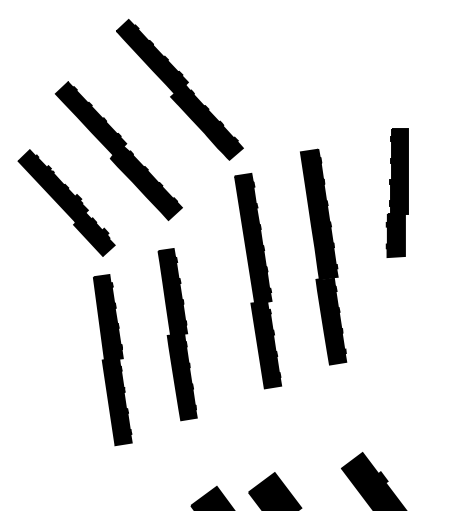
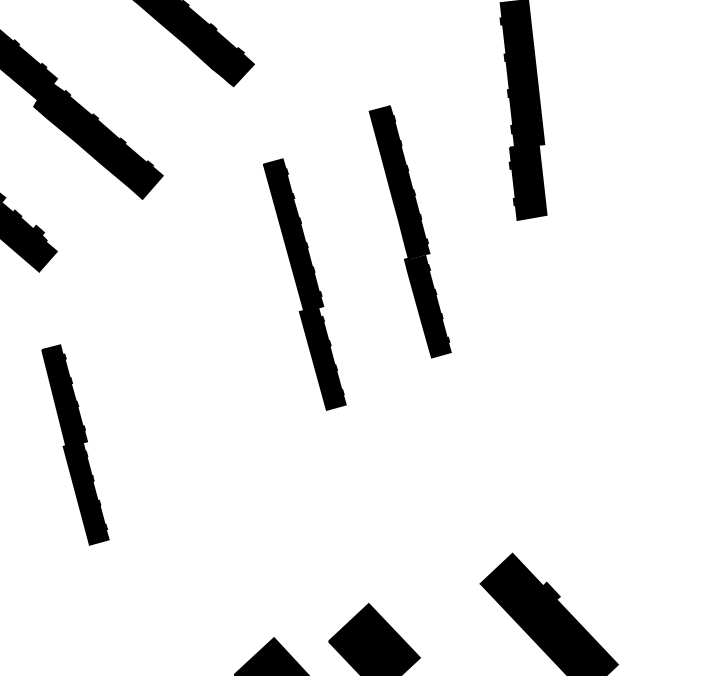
part: (323, 256) -> (409, 231), size x0.7
part: (258, 280) -> (305, 283), size x0.7
part: (177, 334) -> (179, 389), removed
part: (112, 360) -> (74, 445), size x0.7

